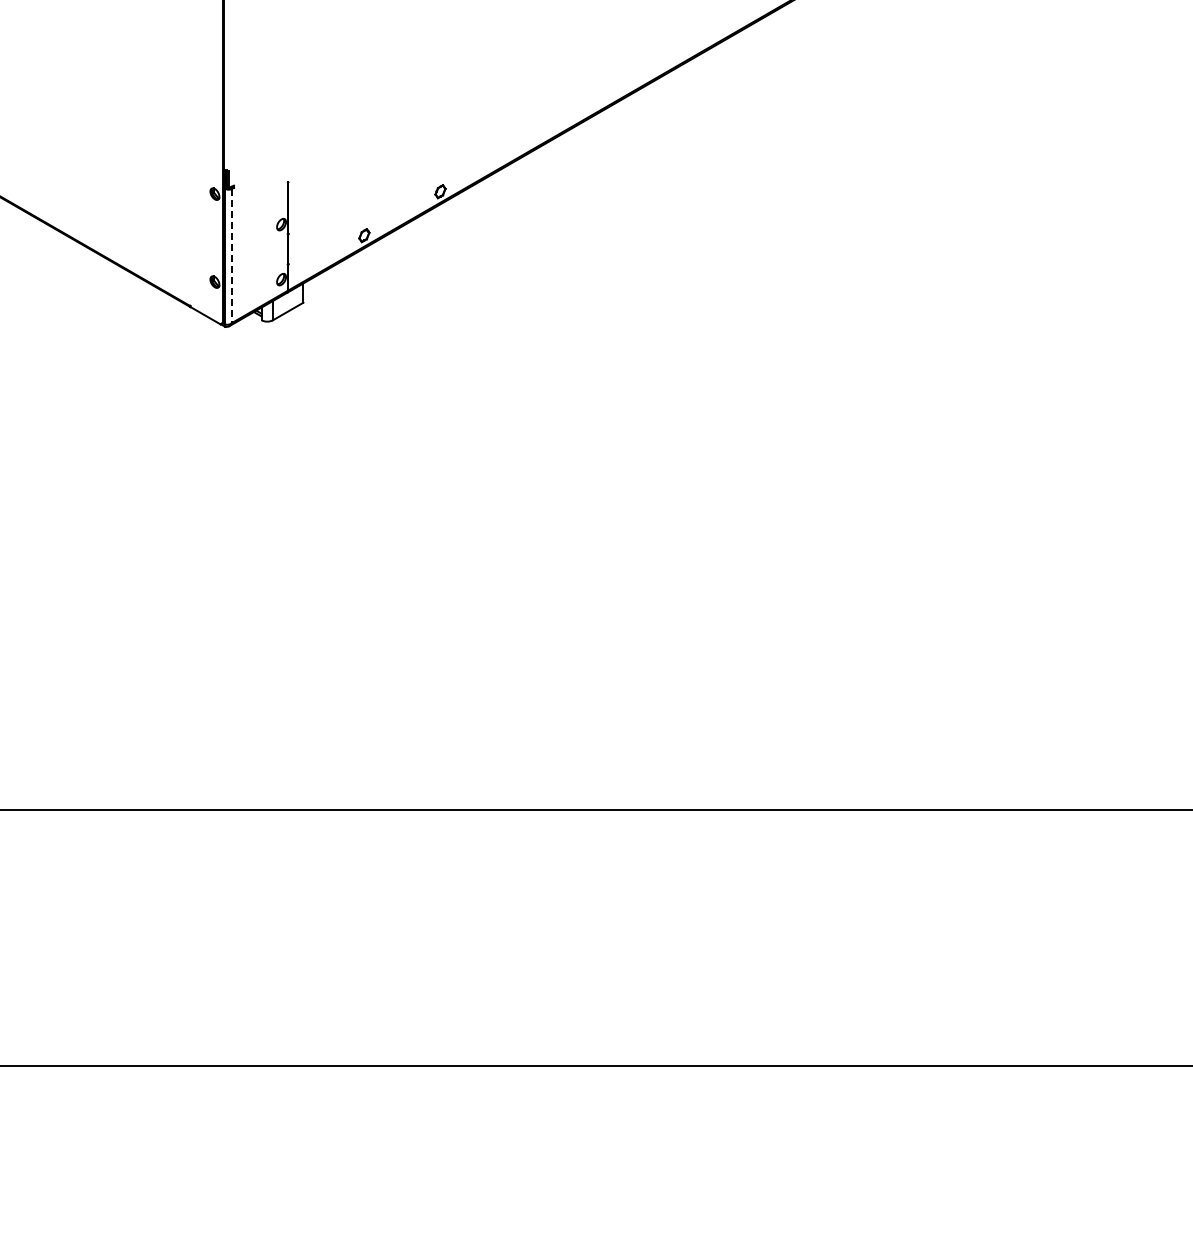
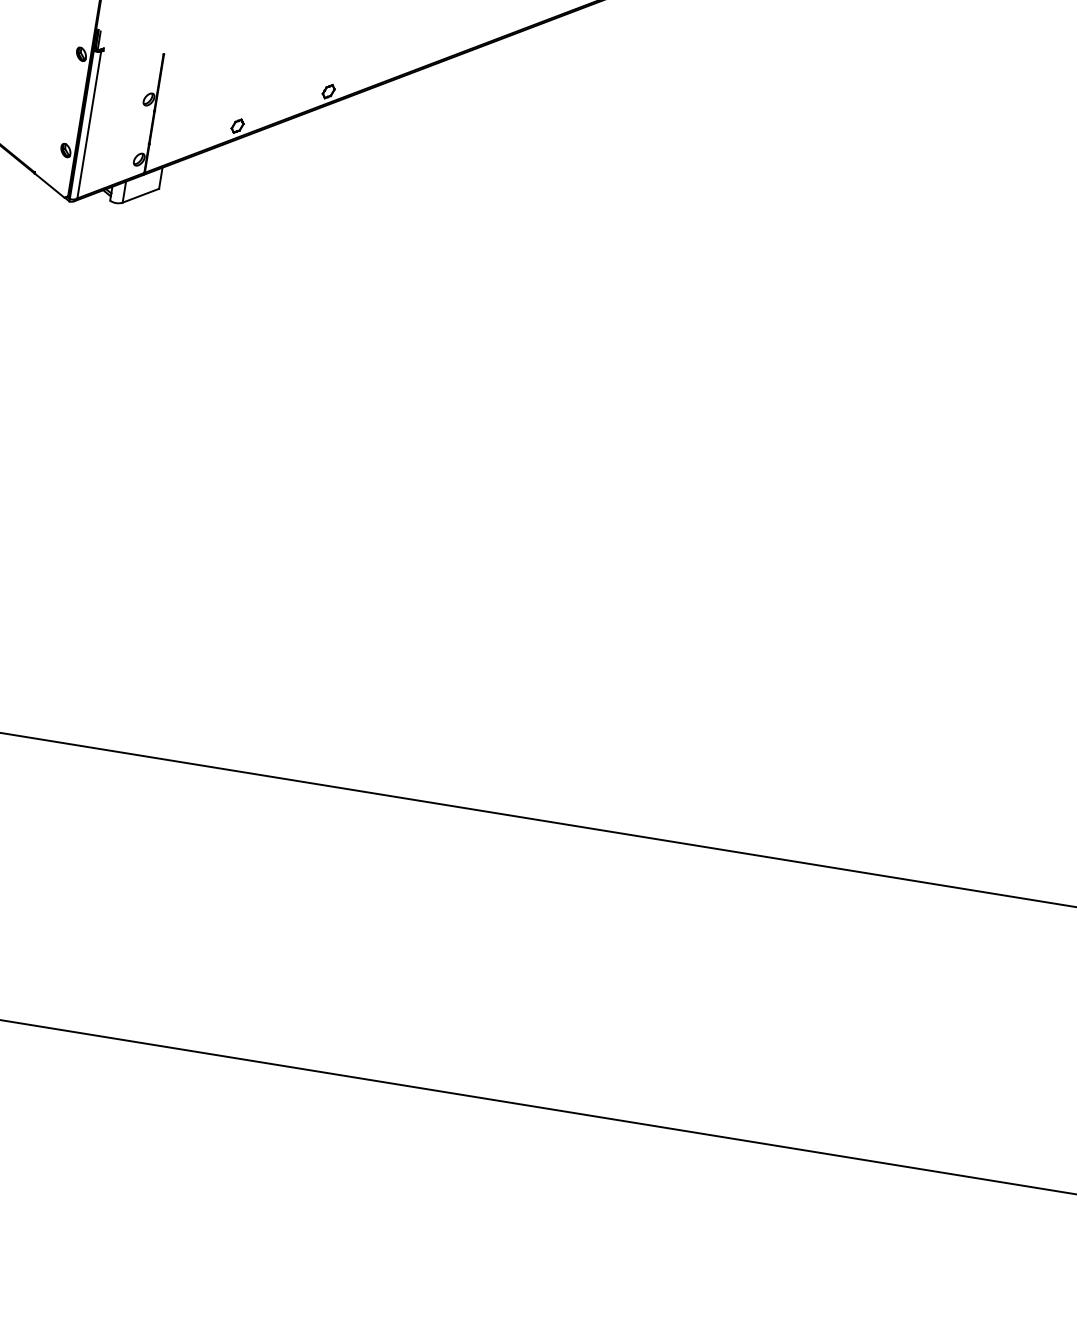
line: (232, 256) -> (89, 125), dashed -> solid

